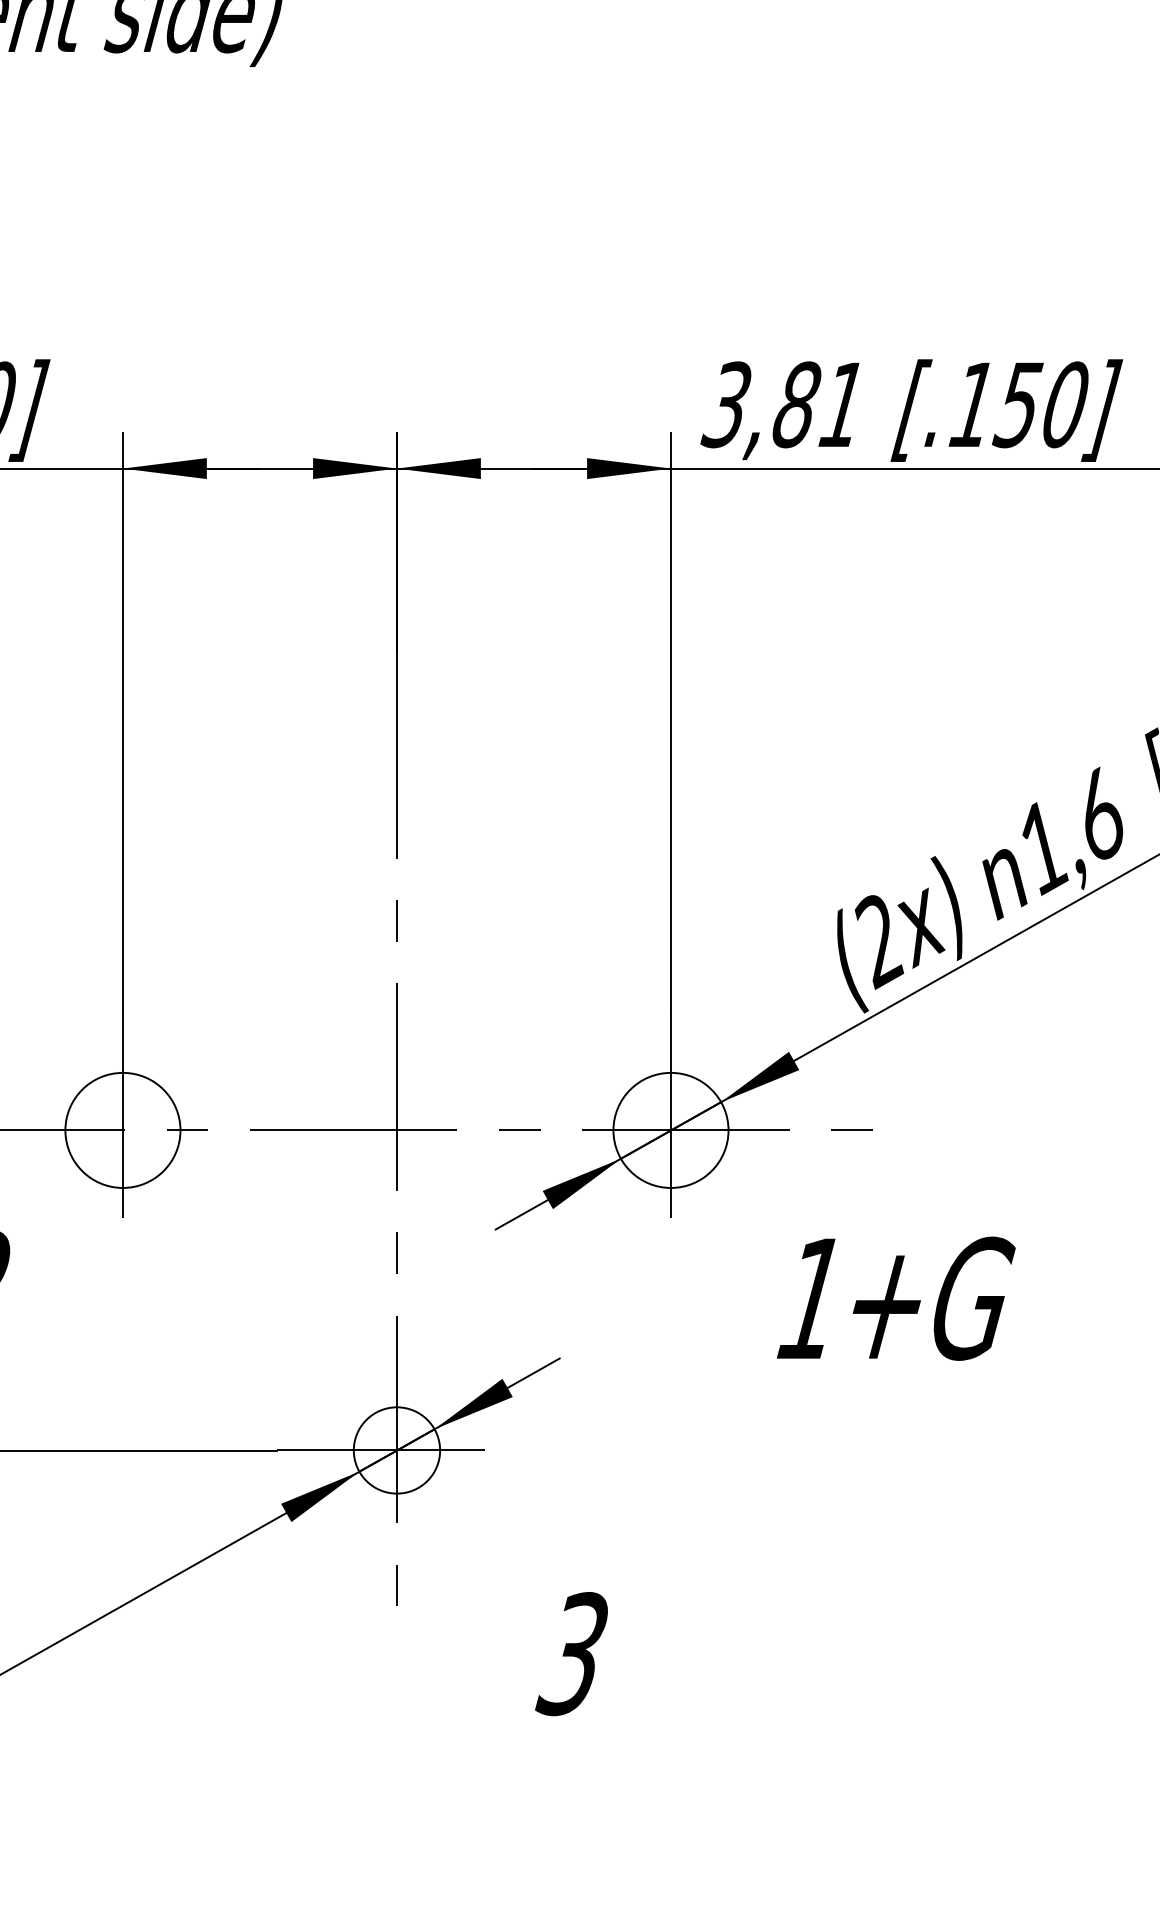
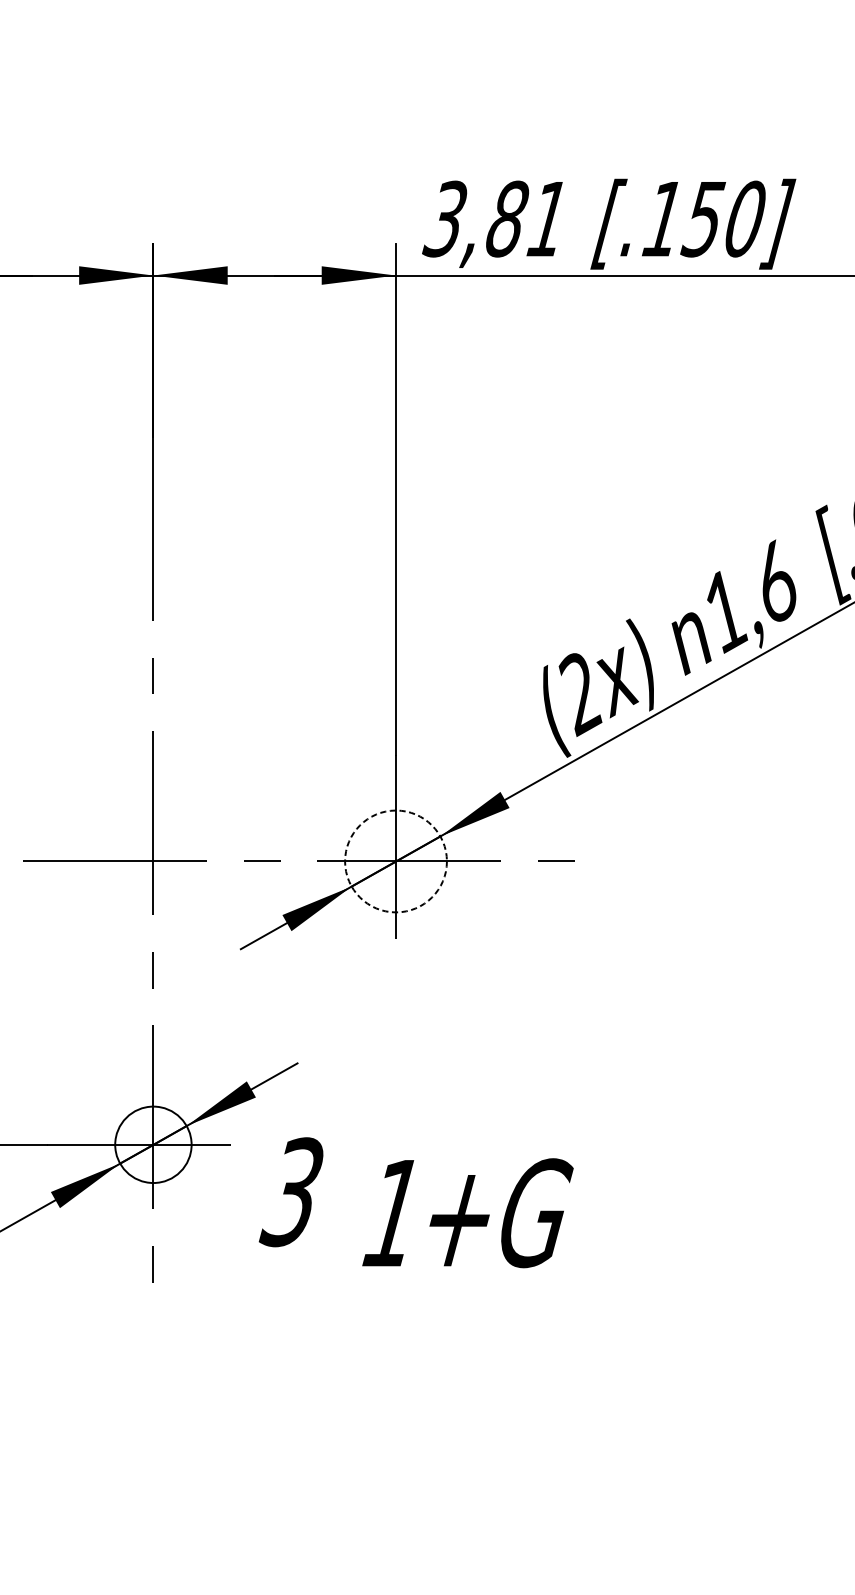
circle: (670, 1129) -> (395, 860), solid -> dashed
text: (895, 1298) -> (467, 1213), moved
text: (571, 1654) -> (291, 1192), moved

